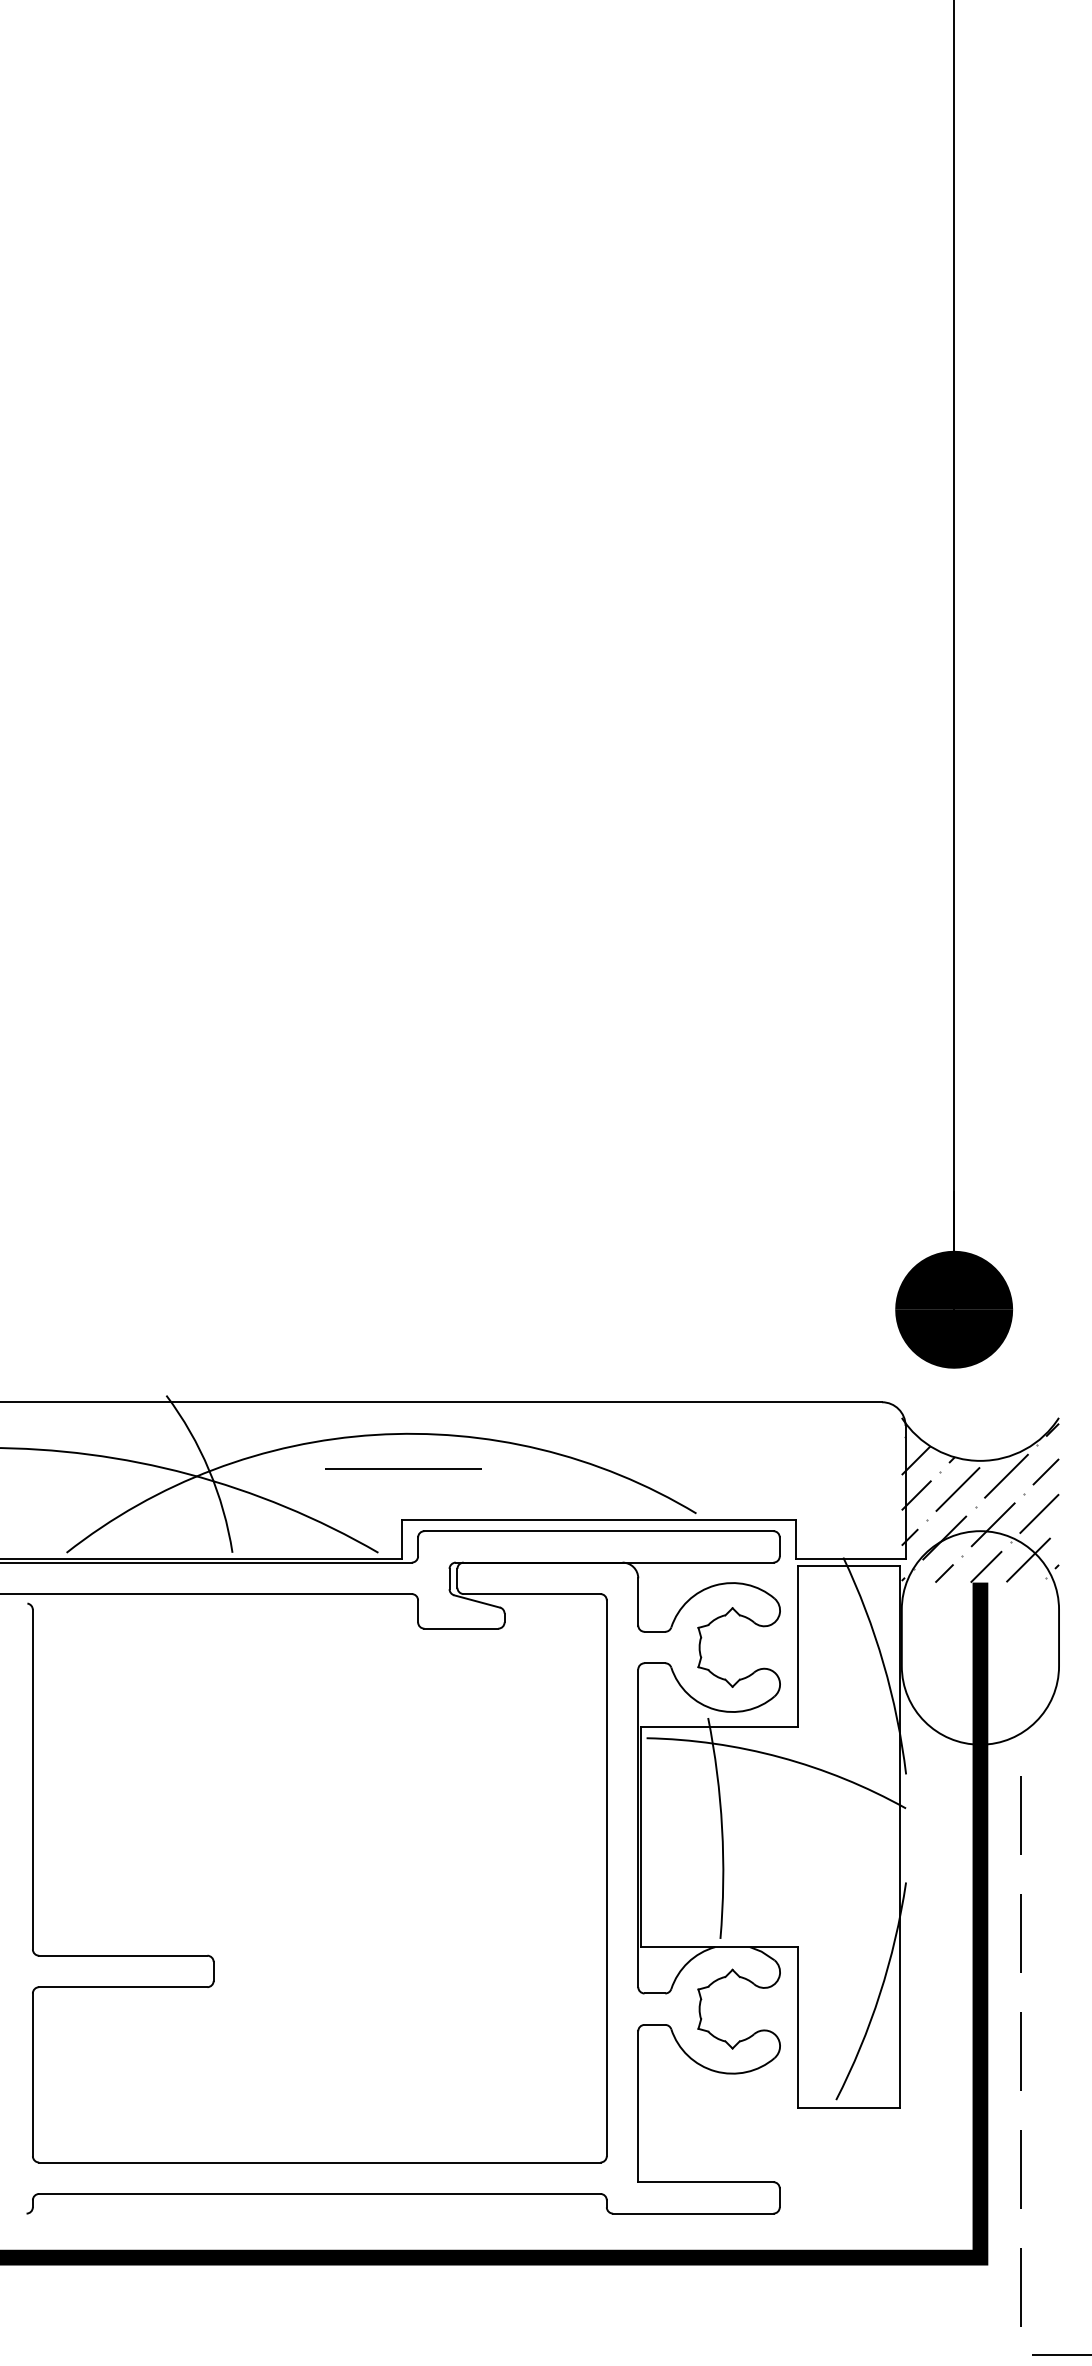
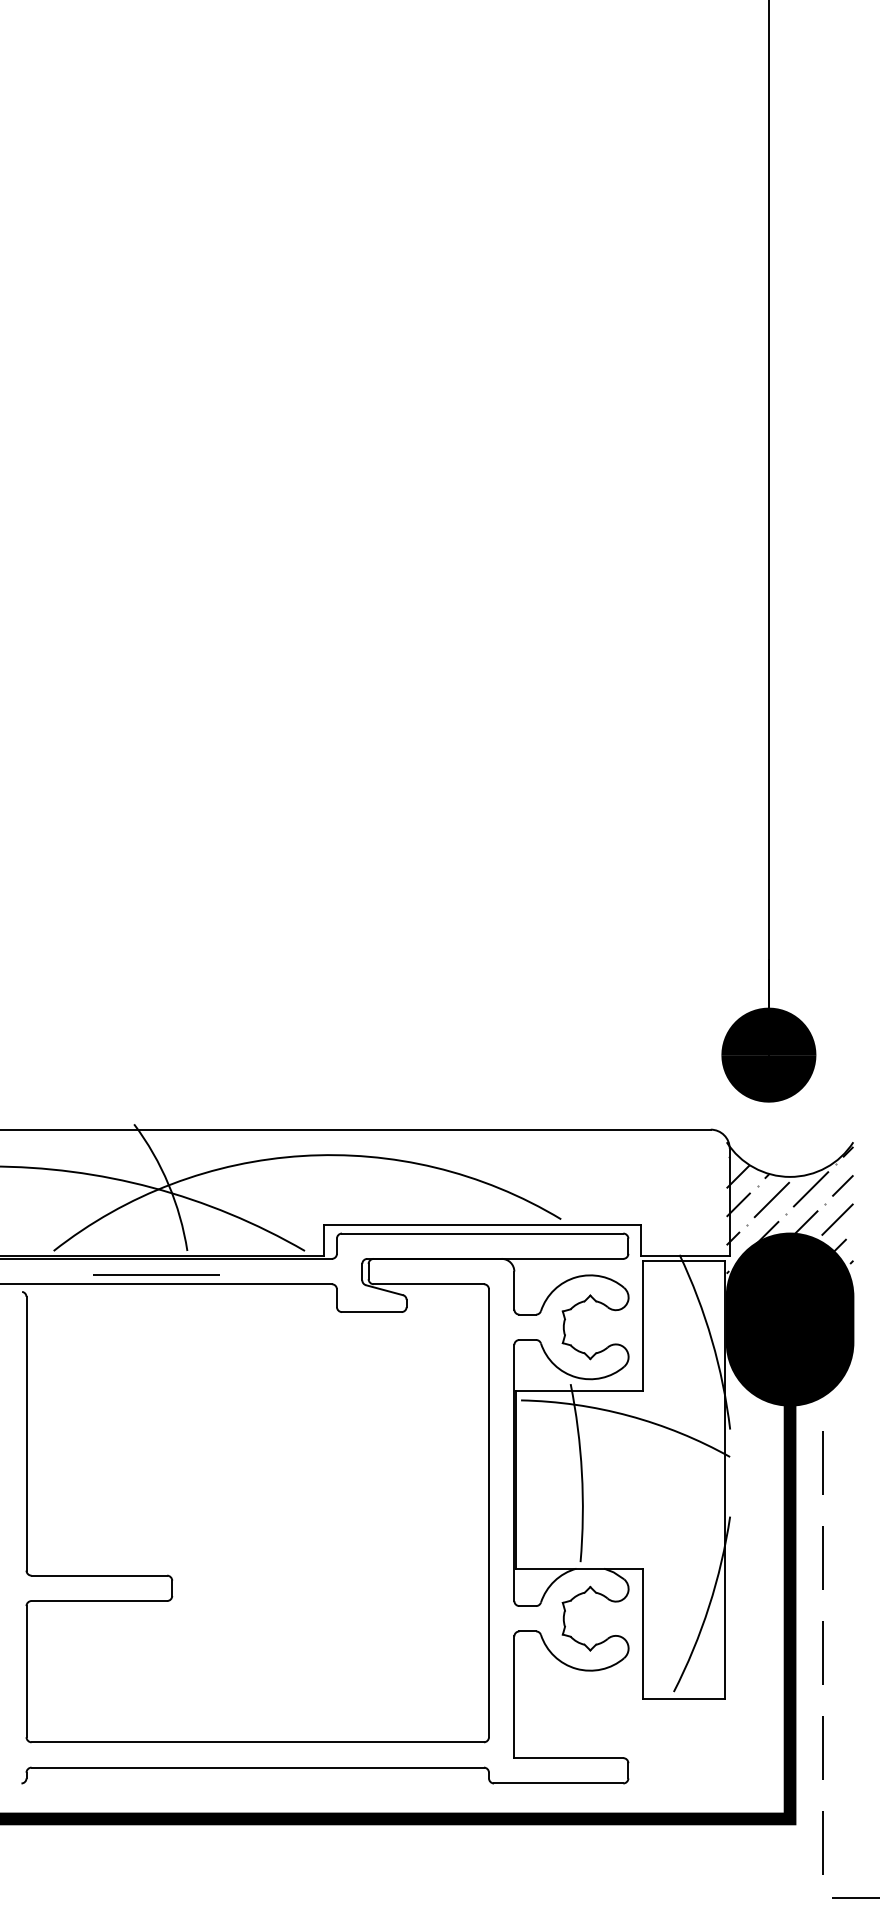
line: (403, 1468) -> (156, 1274), moved
fill: (980, 1637) -> (790, 1319), added

